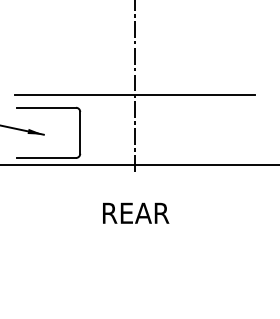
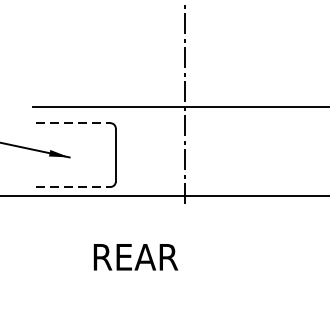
line: (47, 107) -> (74, 122), solid -> dashed
line: (47, 158) -> (74, 187), solid -> dashed
text: (136, 212) -> (136, 256), moved

